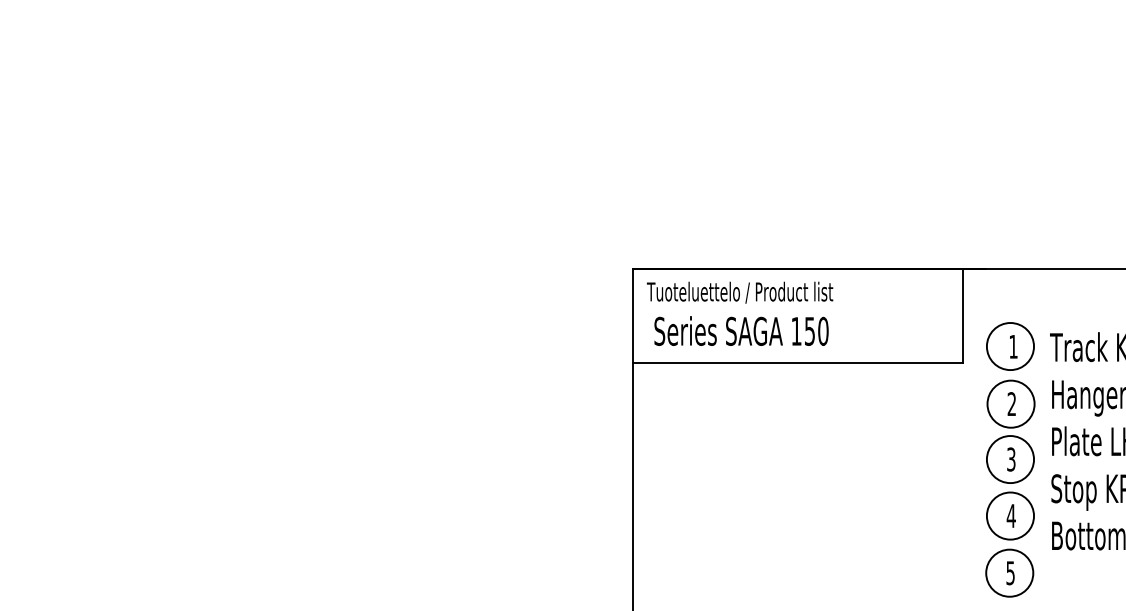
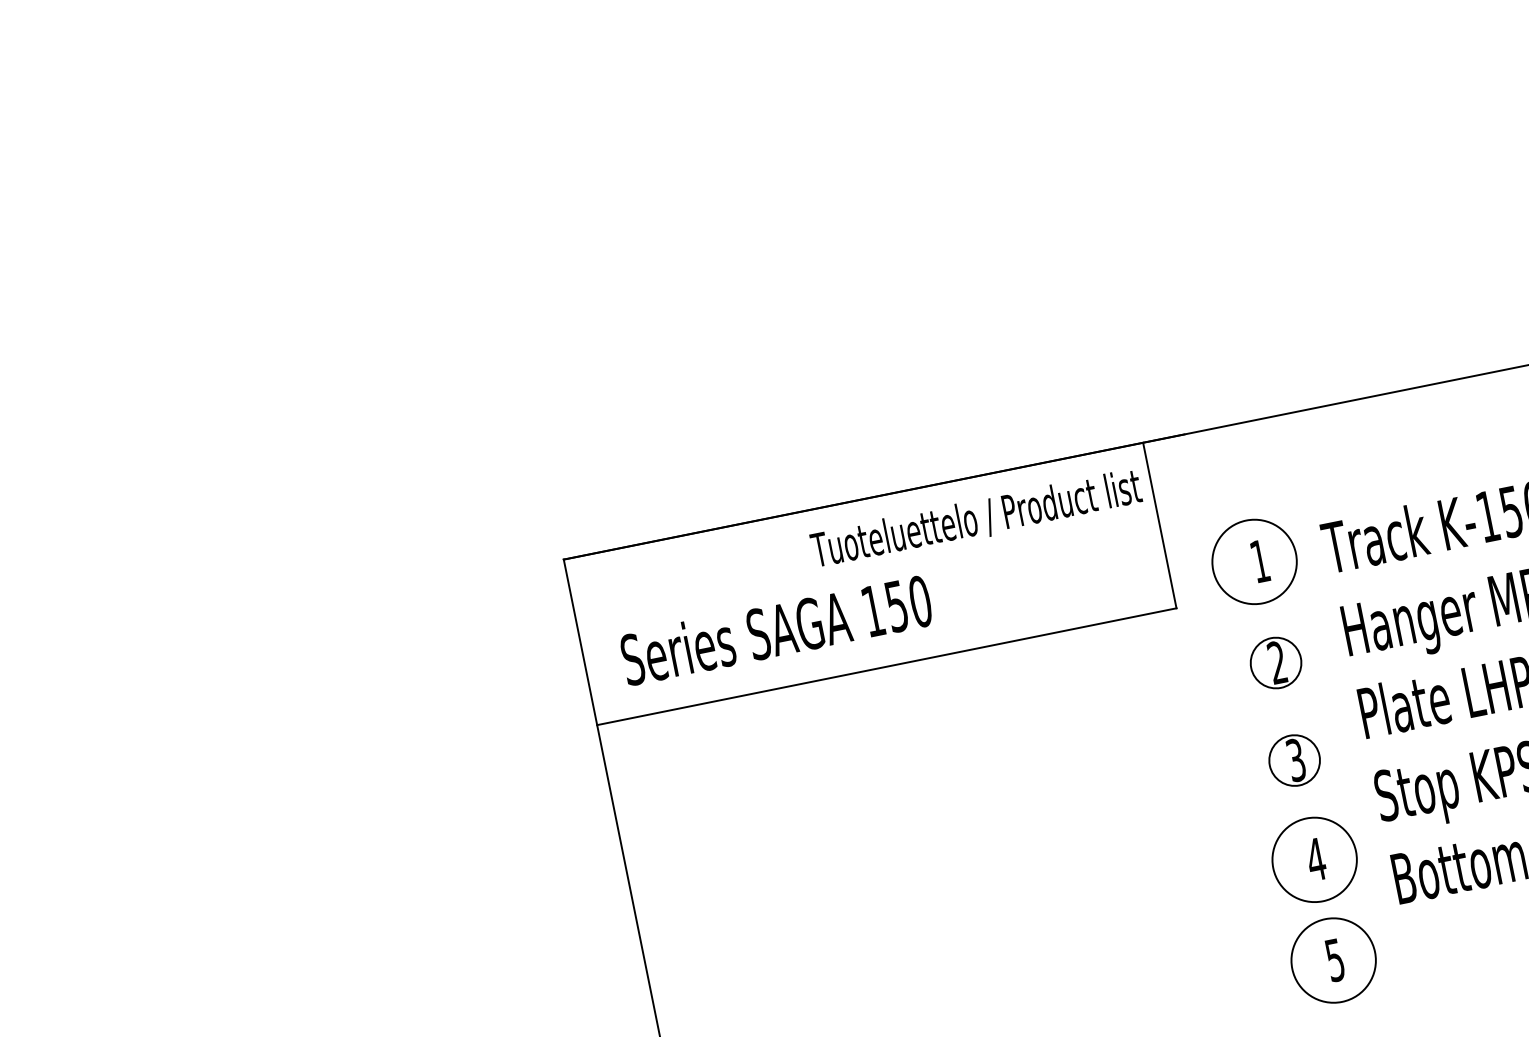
text: (740, 292) -> (977, 519), moved
circle: (1010, 403) -> (1274, 662), size x0.6
circle: (1010, 459) -> (1294, 760), size x0.6

